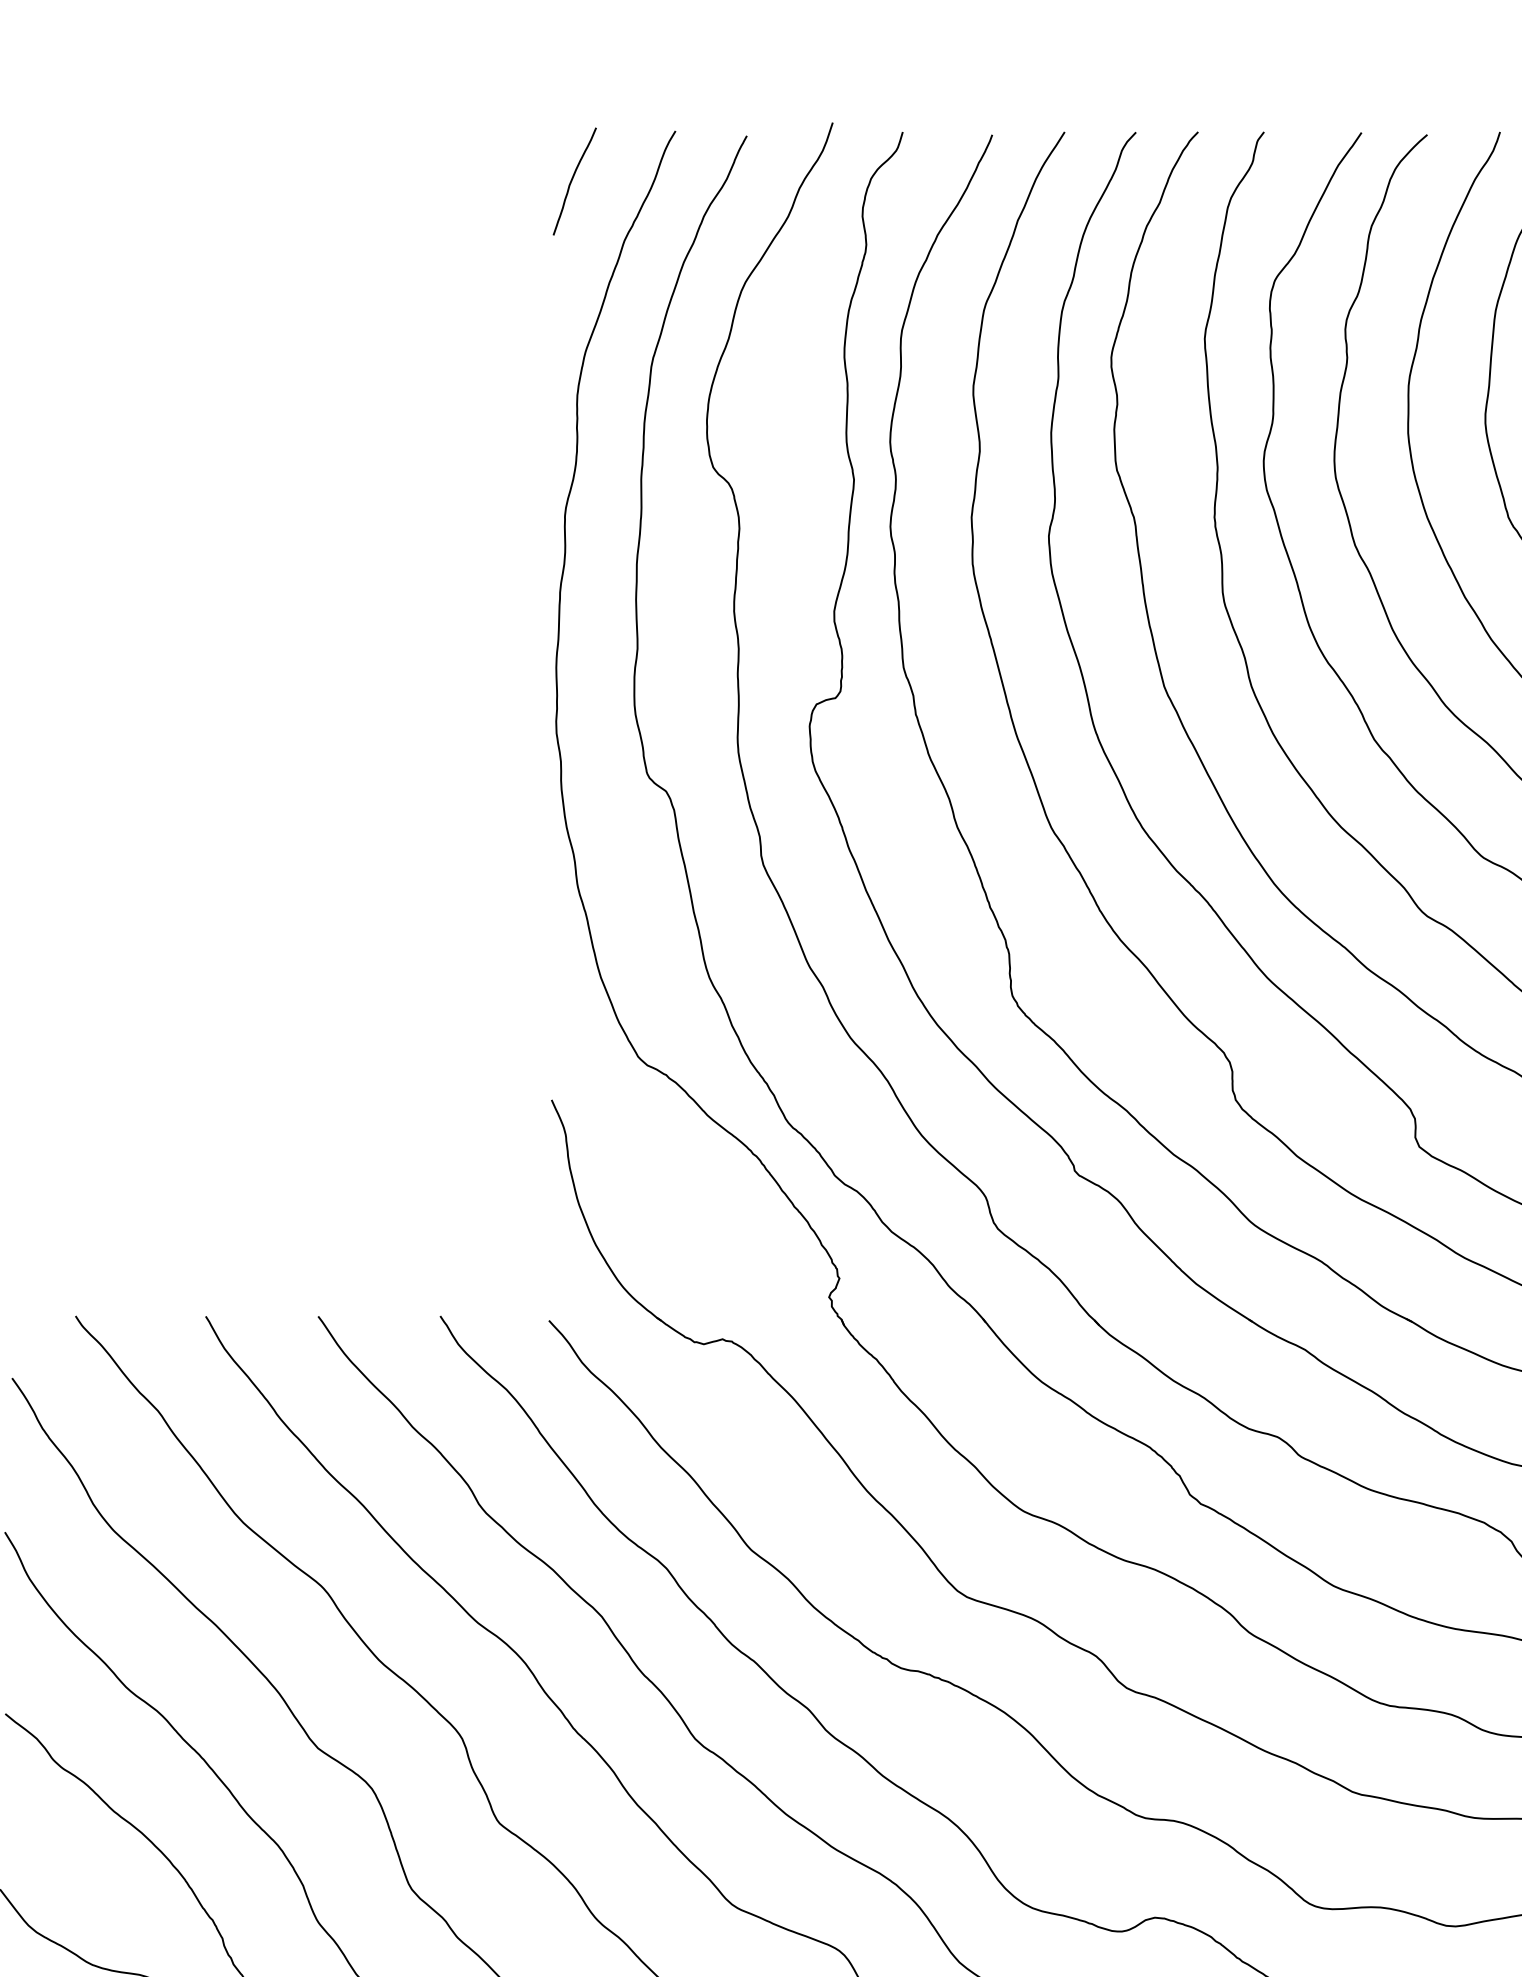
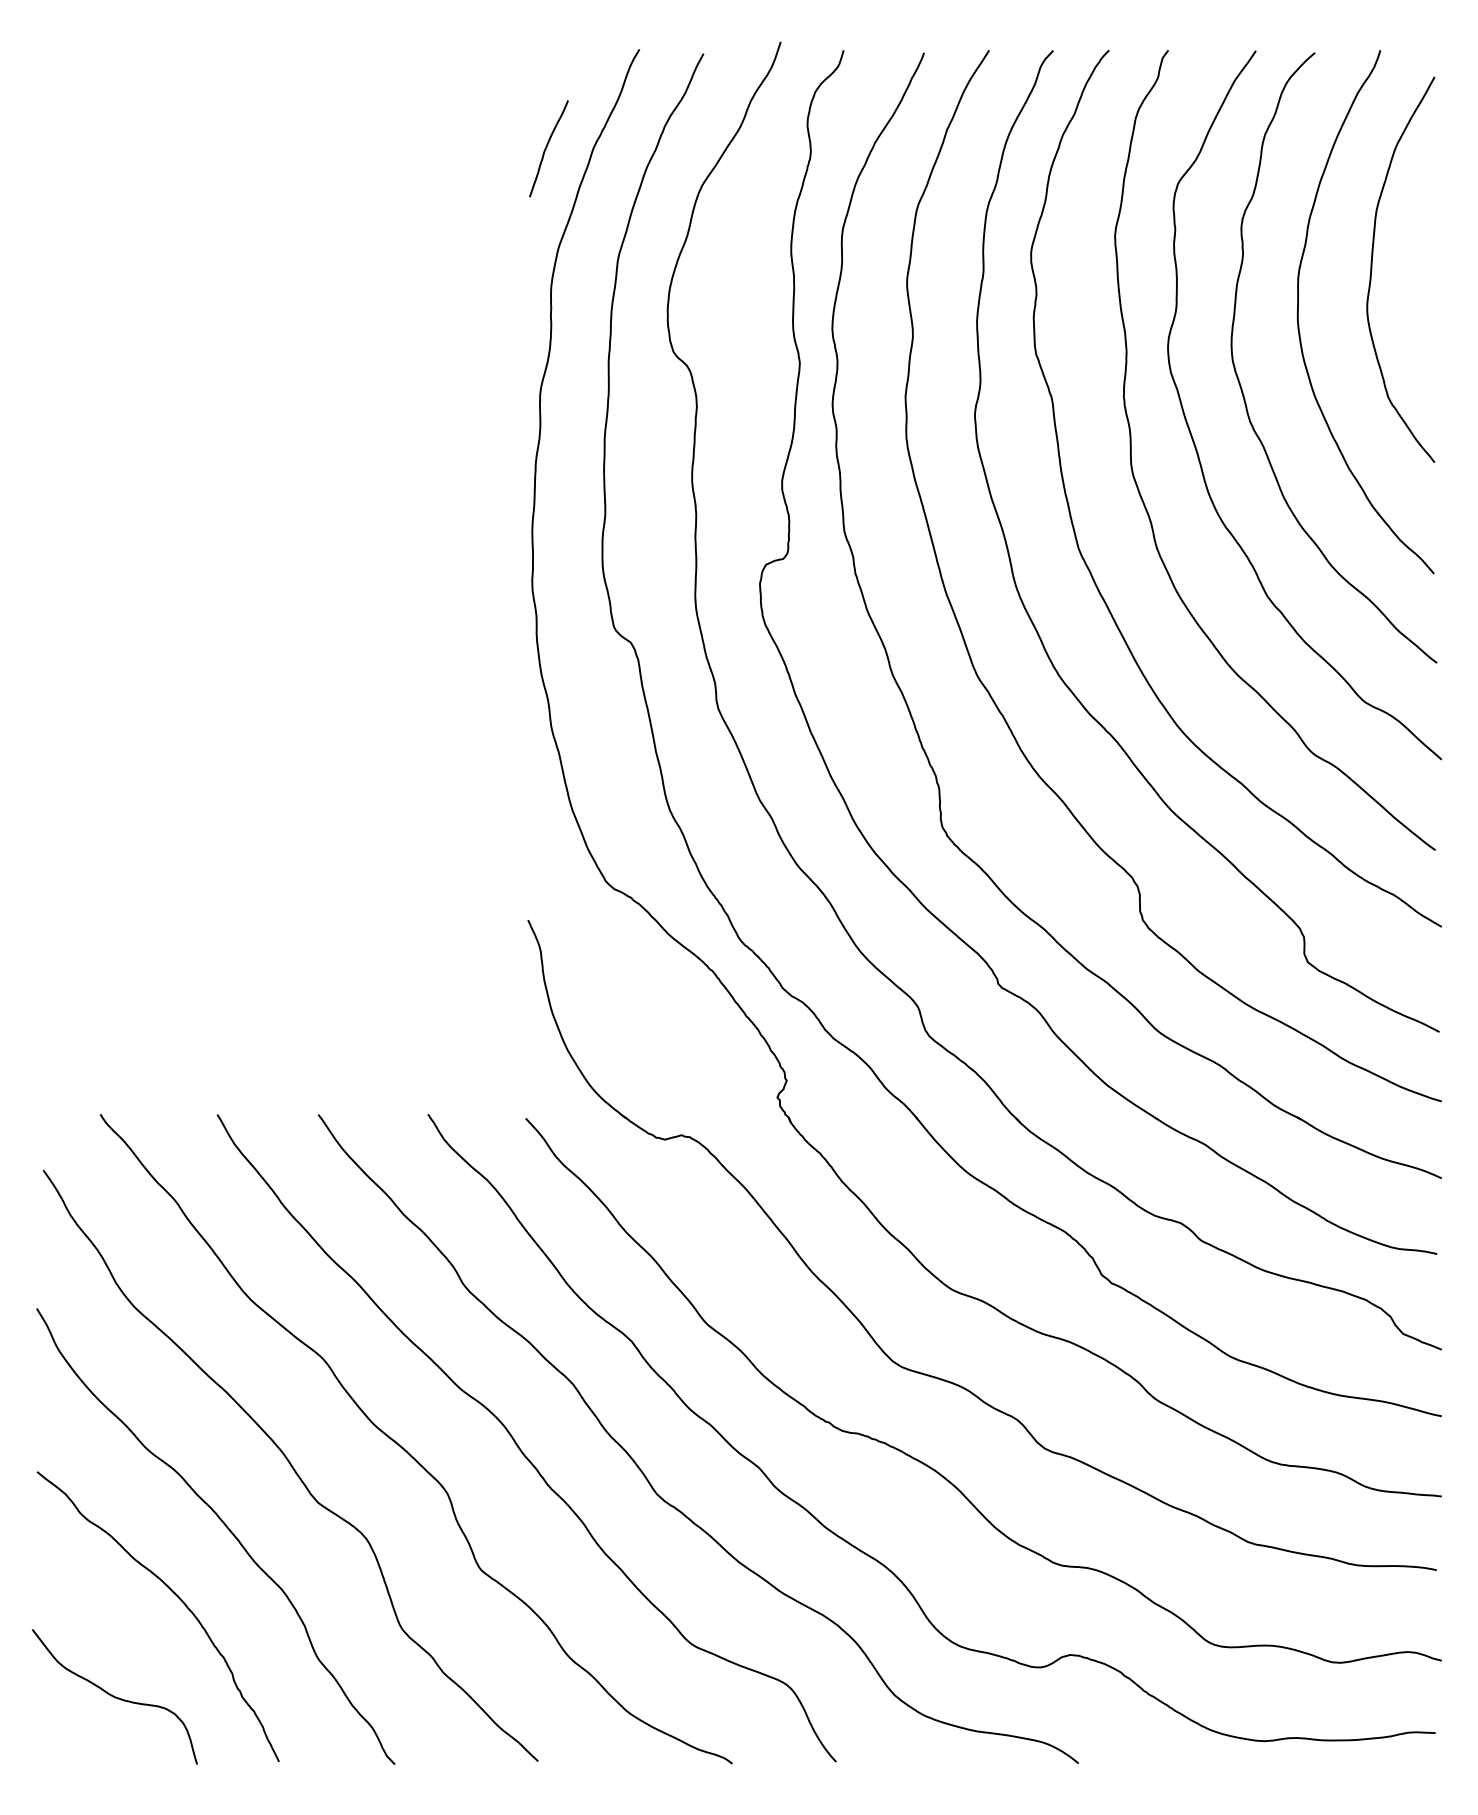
curve: (573, 180) -> (547, 147), moved

